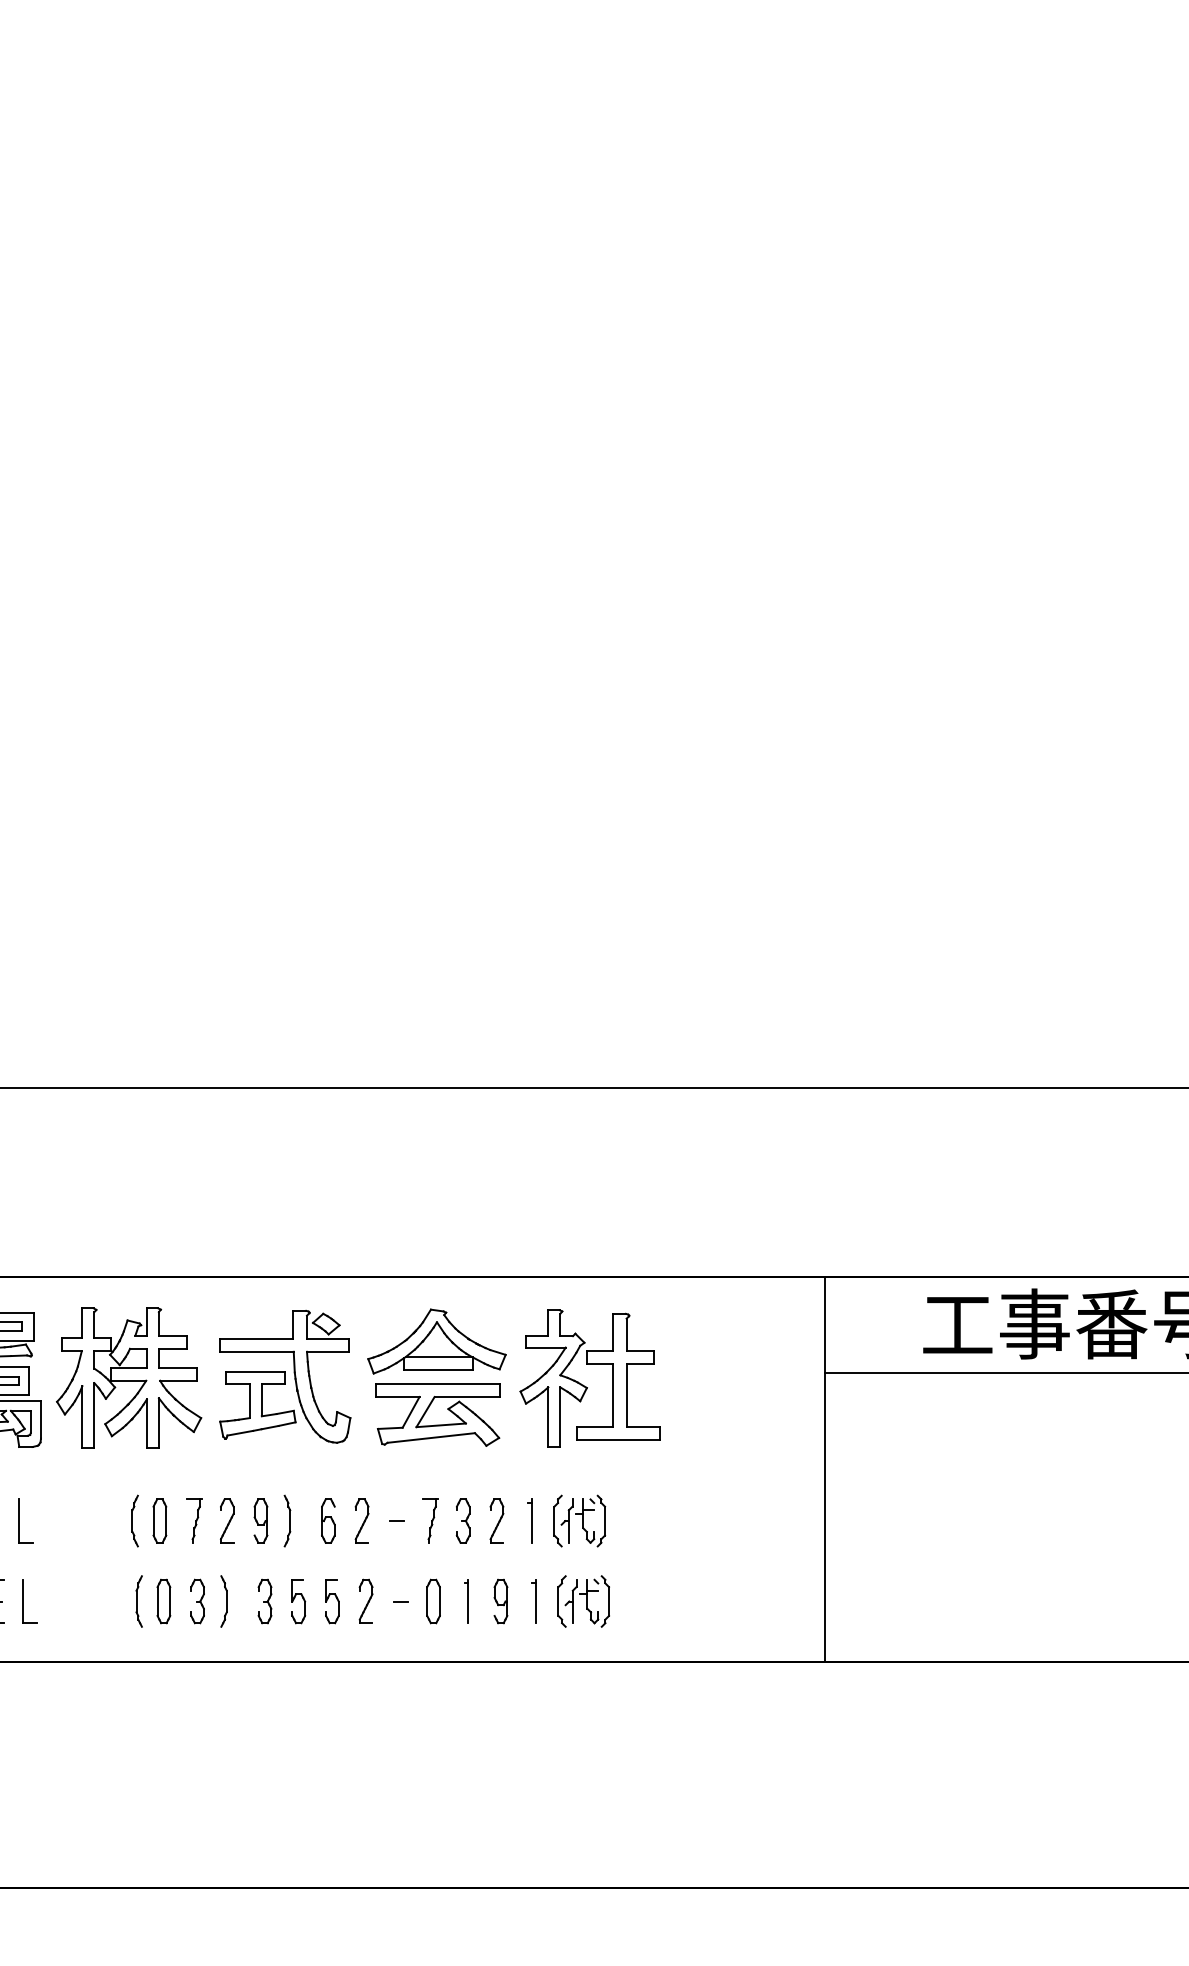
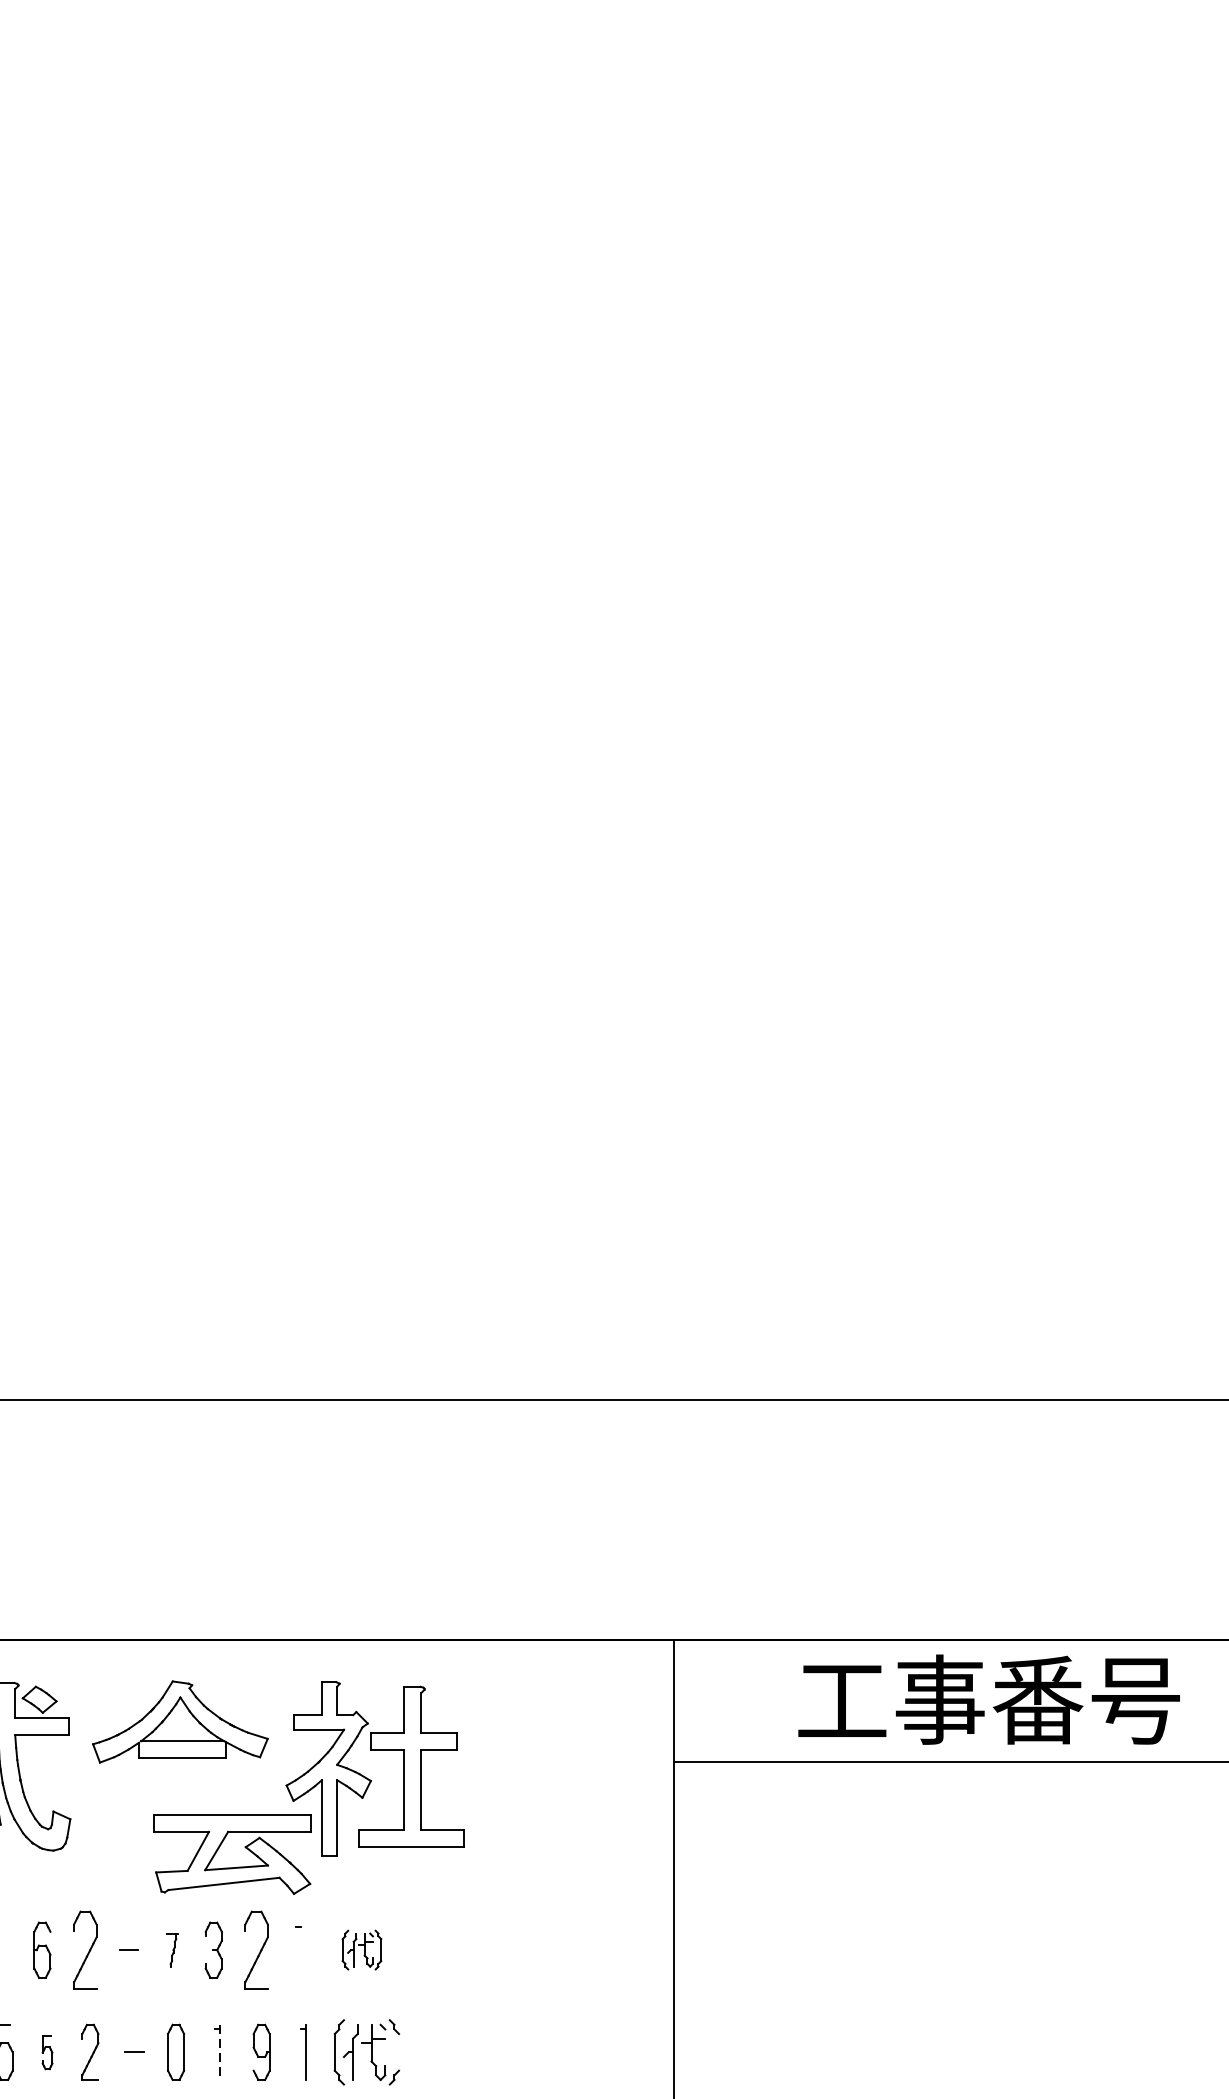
part: (437, 1424) -> (231, 1866), moved
part: (361, 1520) -> (84, 1949), size x1.4
part: (430, 1520) -> (172, 1949), size x0.6
part: (496, 1520) -> (256, 1949), size x1.4
line: (531, 1520) -> (300, 1949), removed
part: (579, 1520) -> (361, 1949), size x0.6
part: (332, 1601) -> (47, 2052), size x0.6
line: (468, 1601) -> (220, 2052), solid -> dashed
line: (609, 1601) -> (399, 2052), removed

